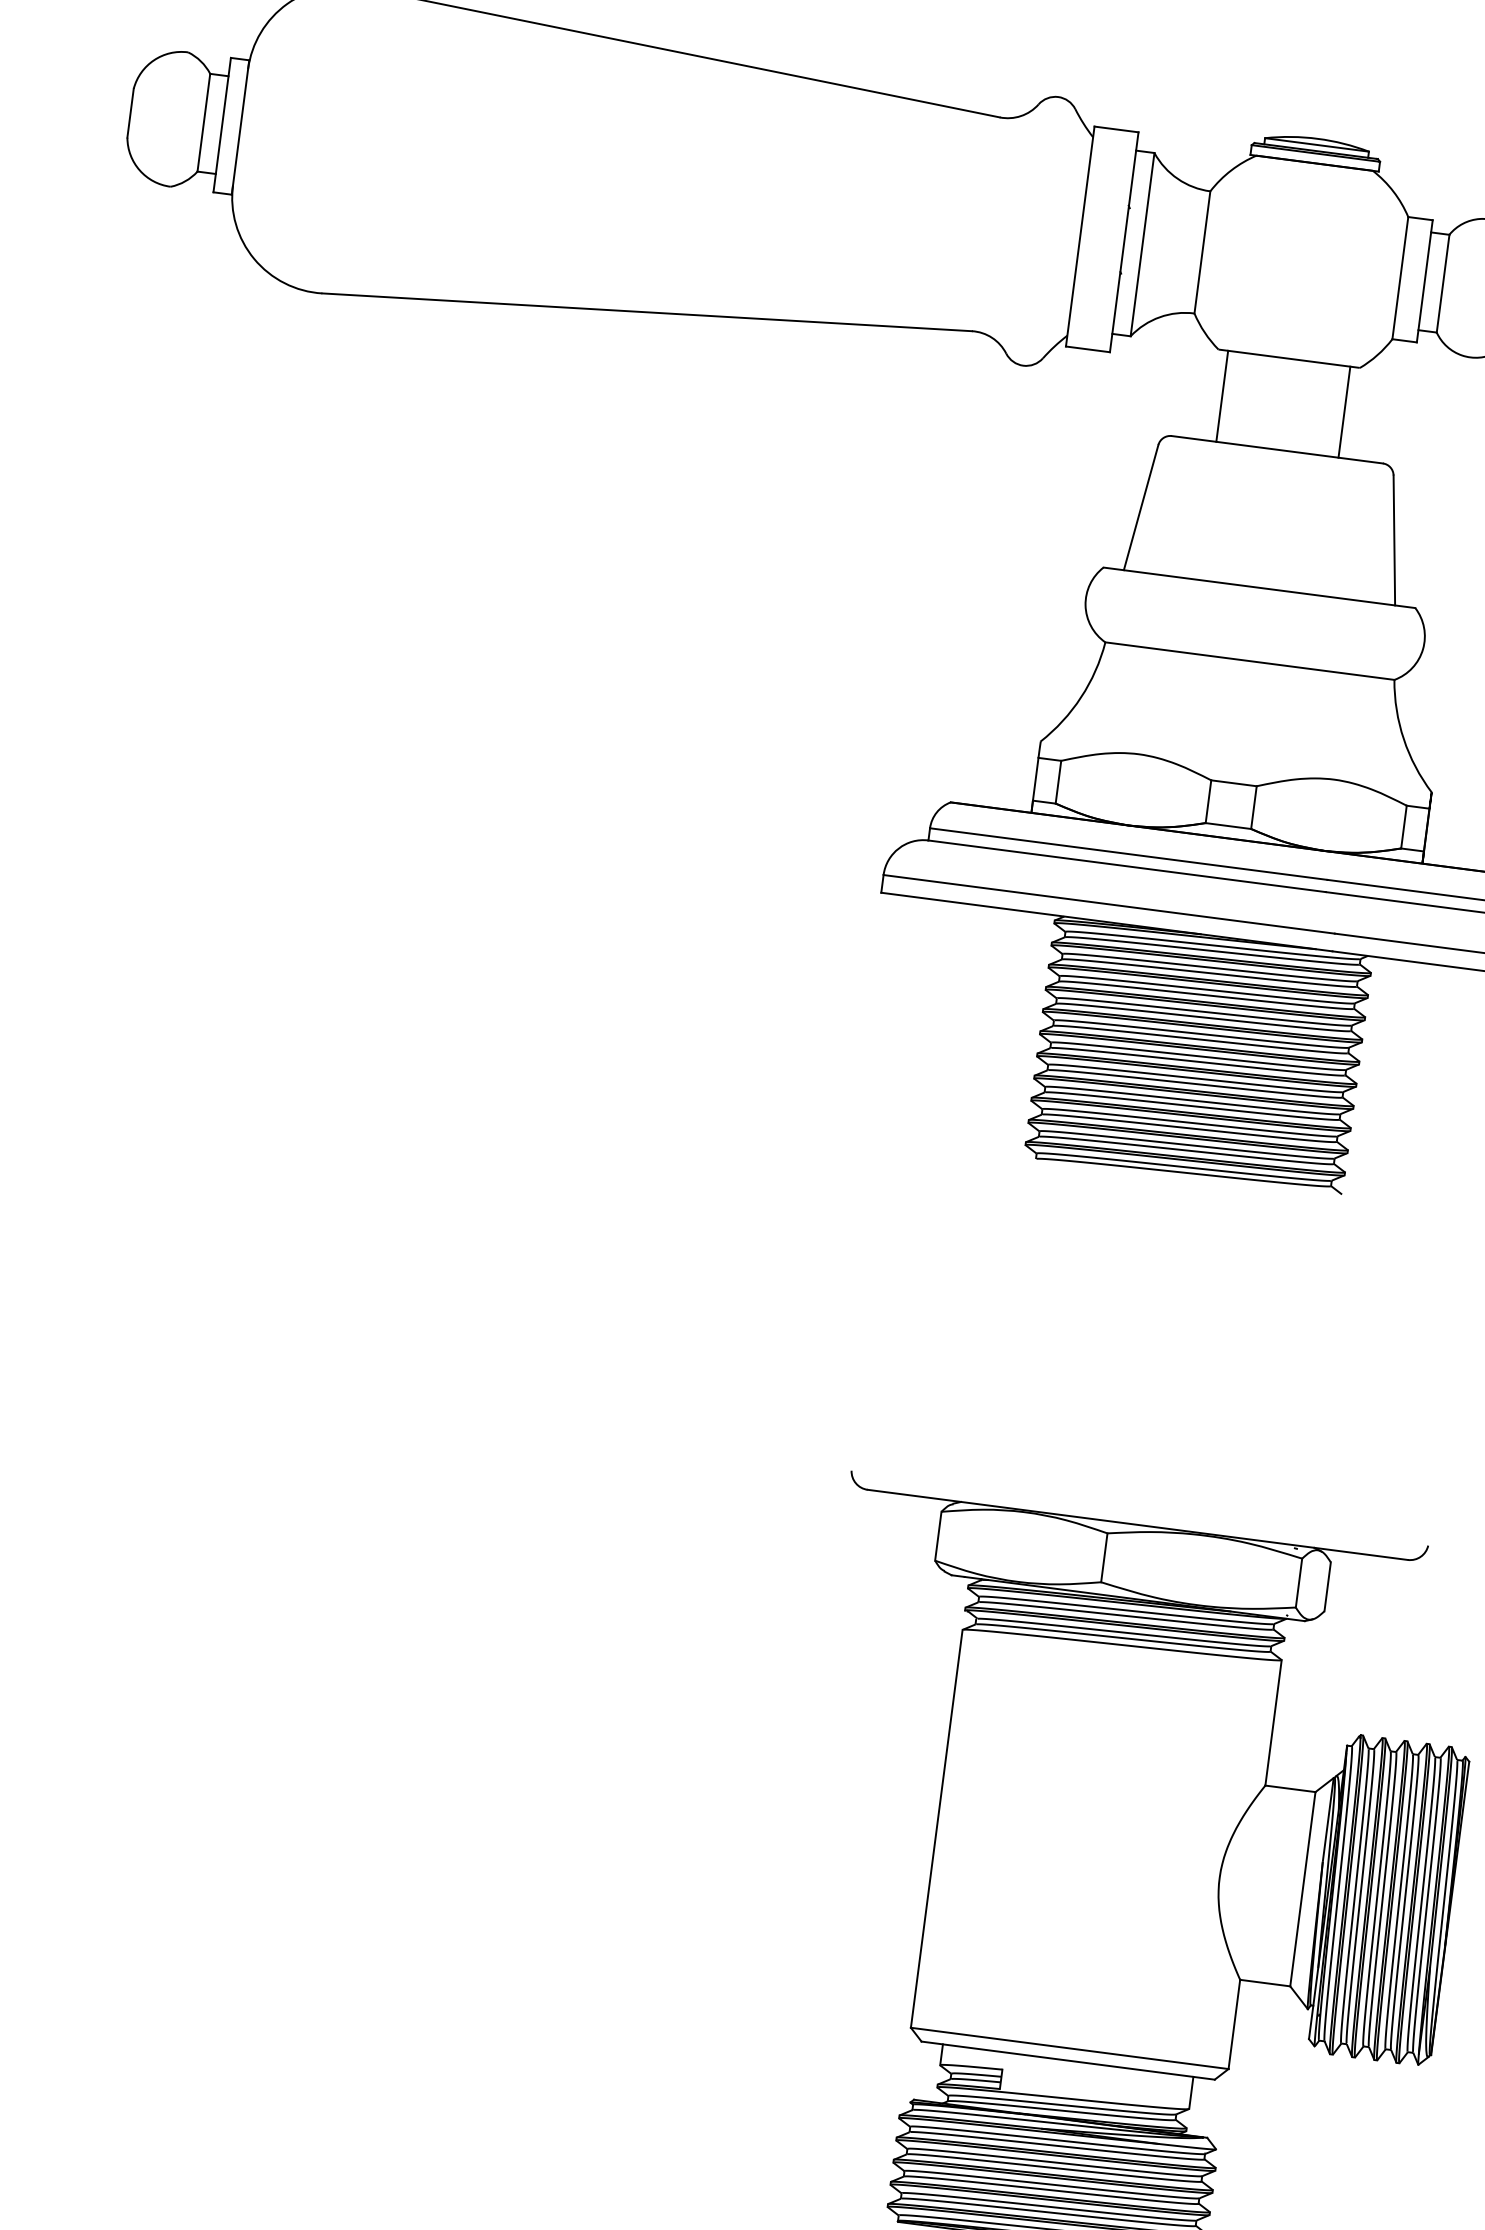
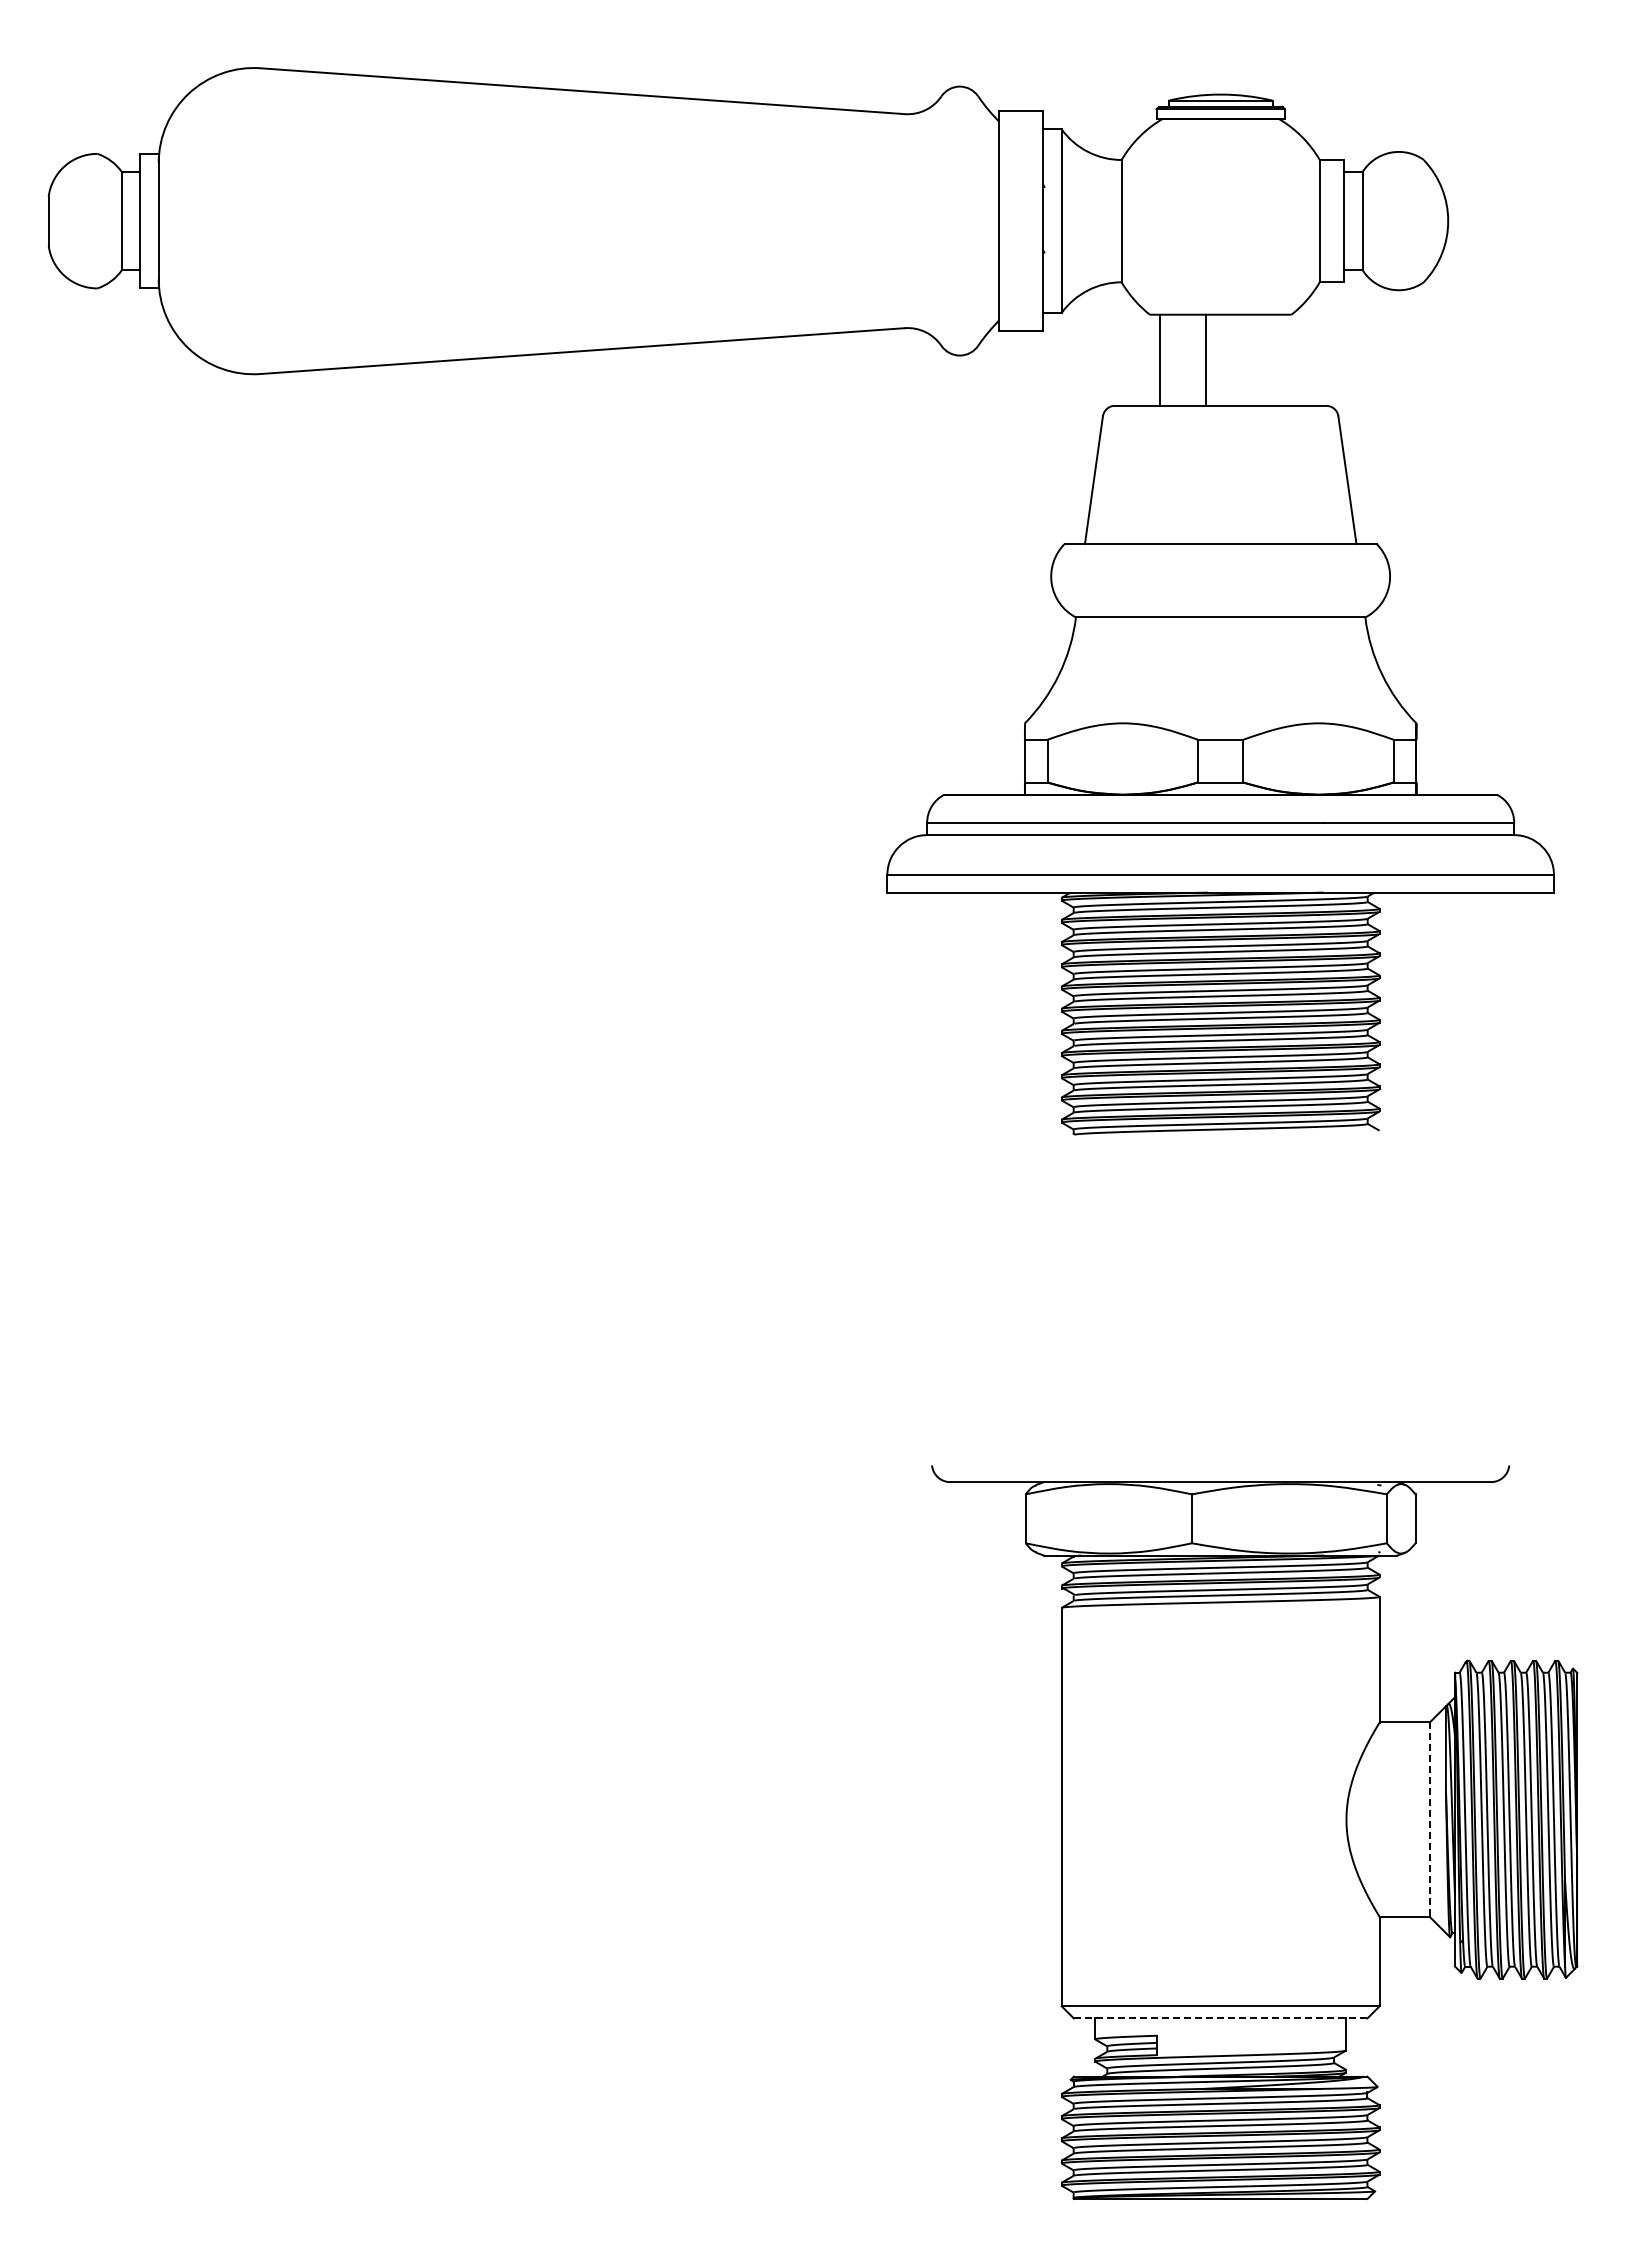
line: (1344, 411) -> (1205, 359), moved
line: (1302, 1889) -> (1429, 1820), solid -> dashed
line: (1067, 2060) -> (1220, 2018), solid -> dashed

